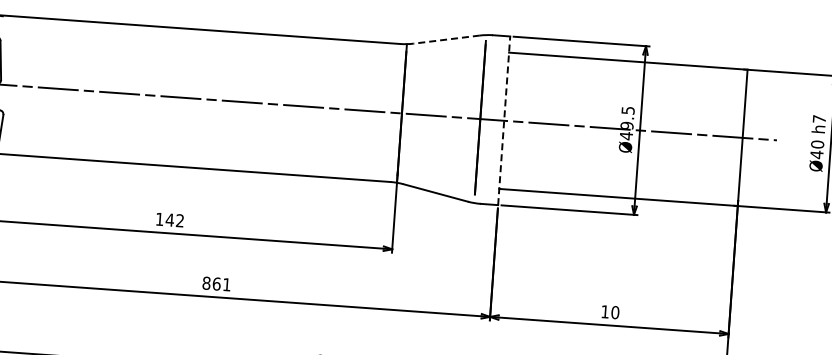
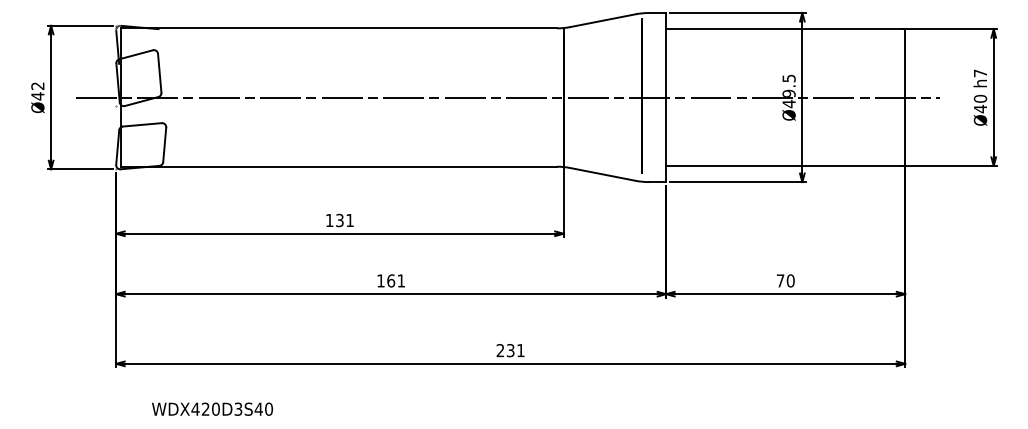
line: (446, 39) -> (602, 20), dashed -> solid
line: (504, 120) -> (666, 97), dashed -> solid
text: (174, 220) -> (344, 220), 142 -> 131
text: (206, 282) -> (380, 280), 861 -> 161
text: (605, 311) -> (780, 280), 10 -> 70

